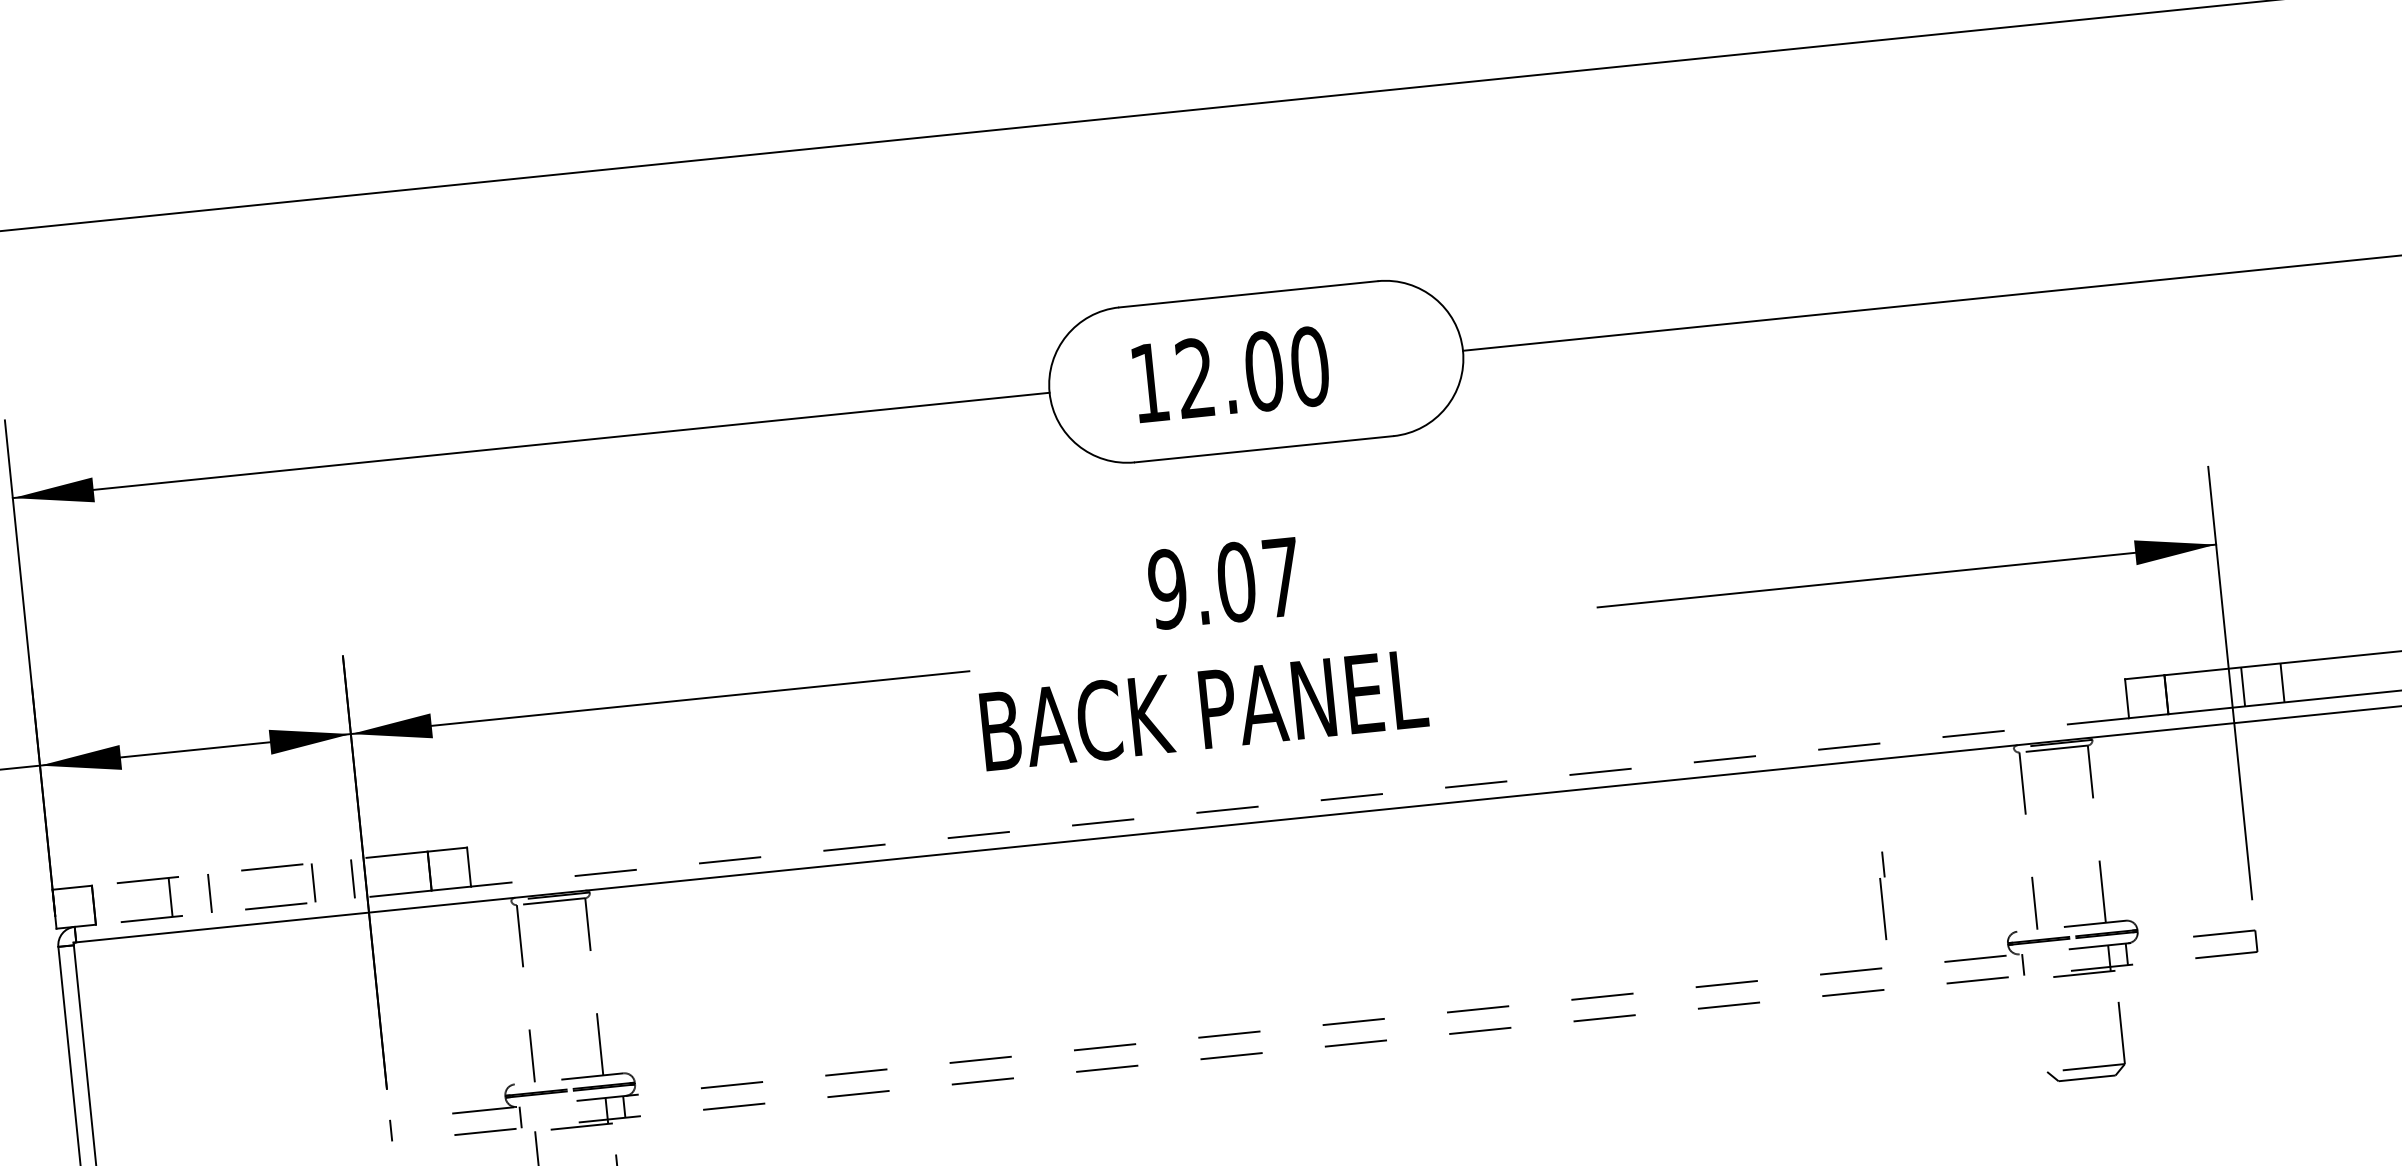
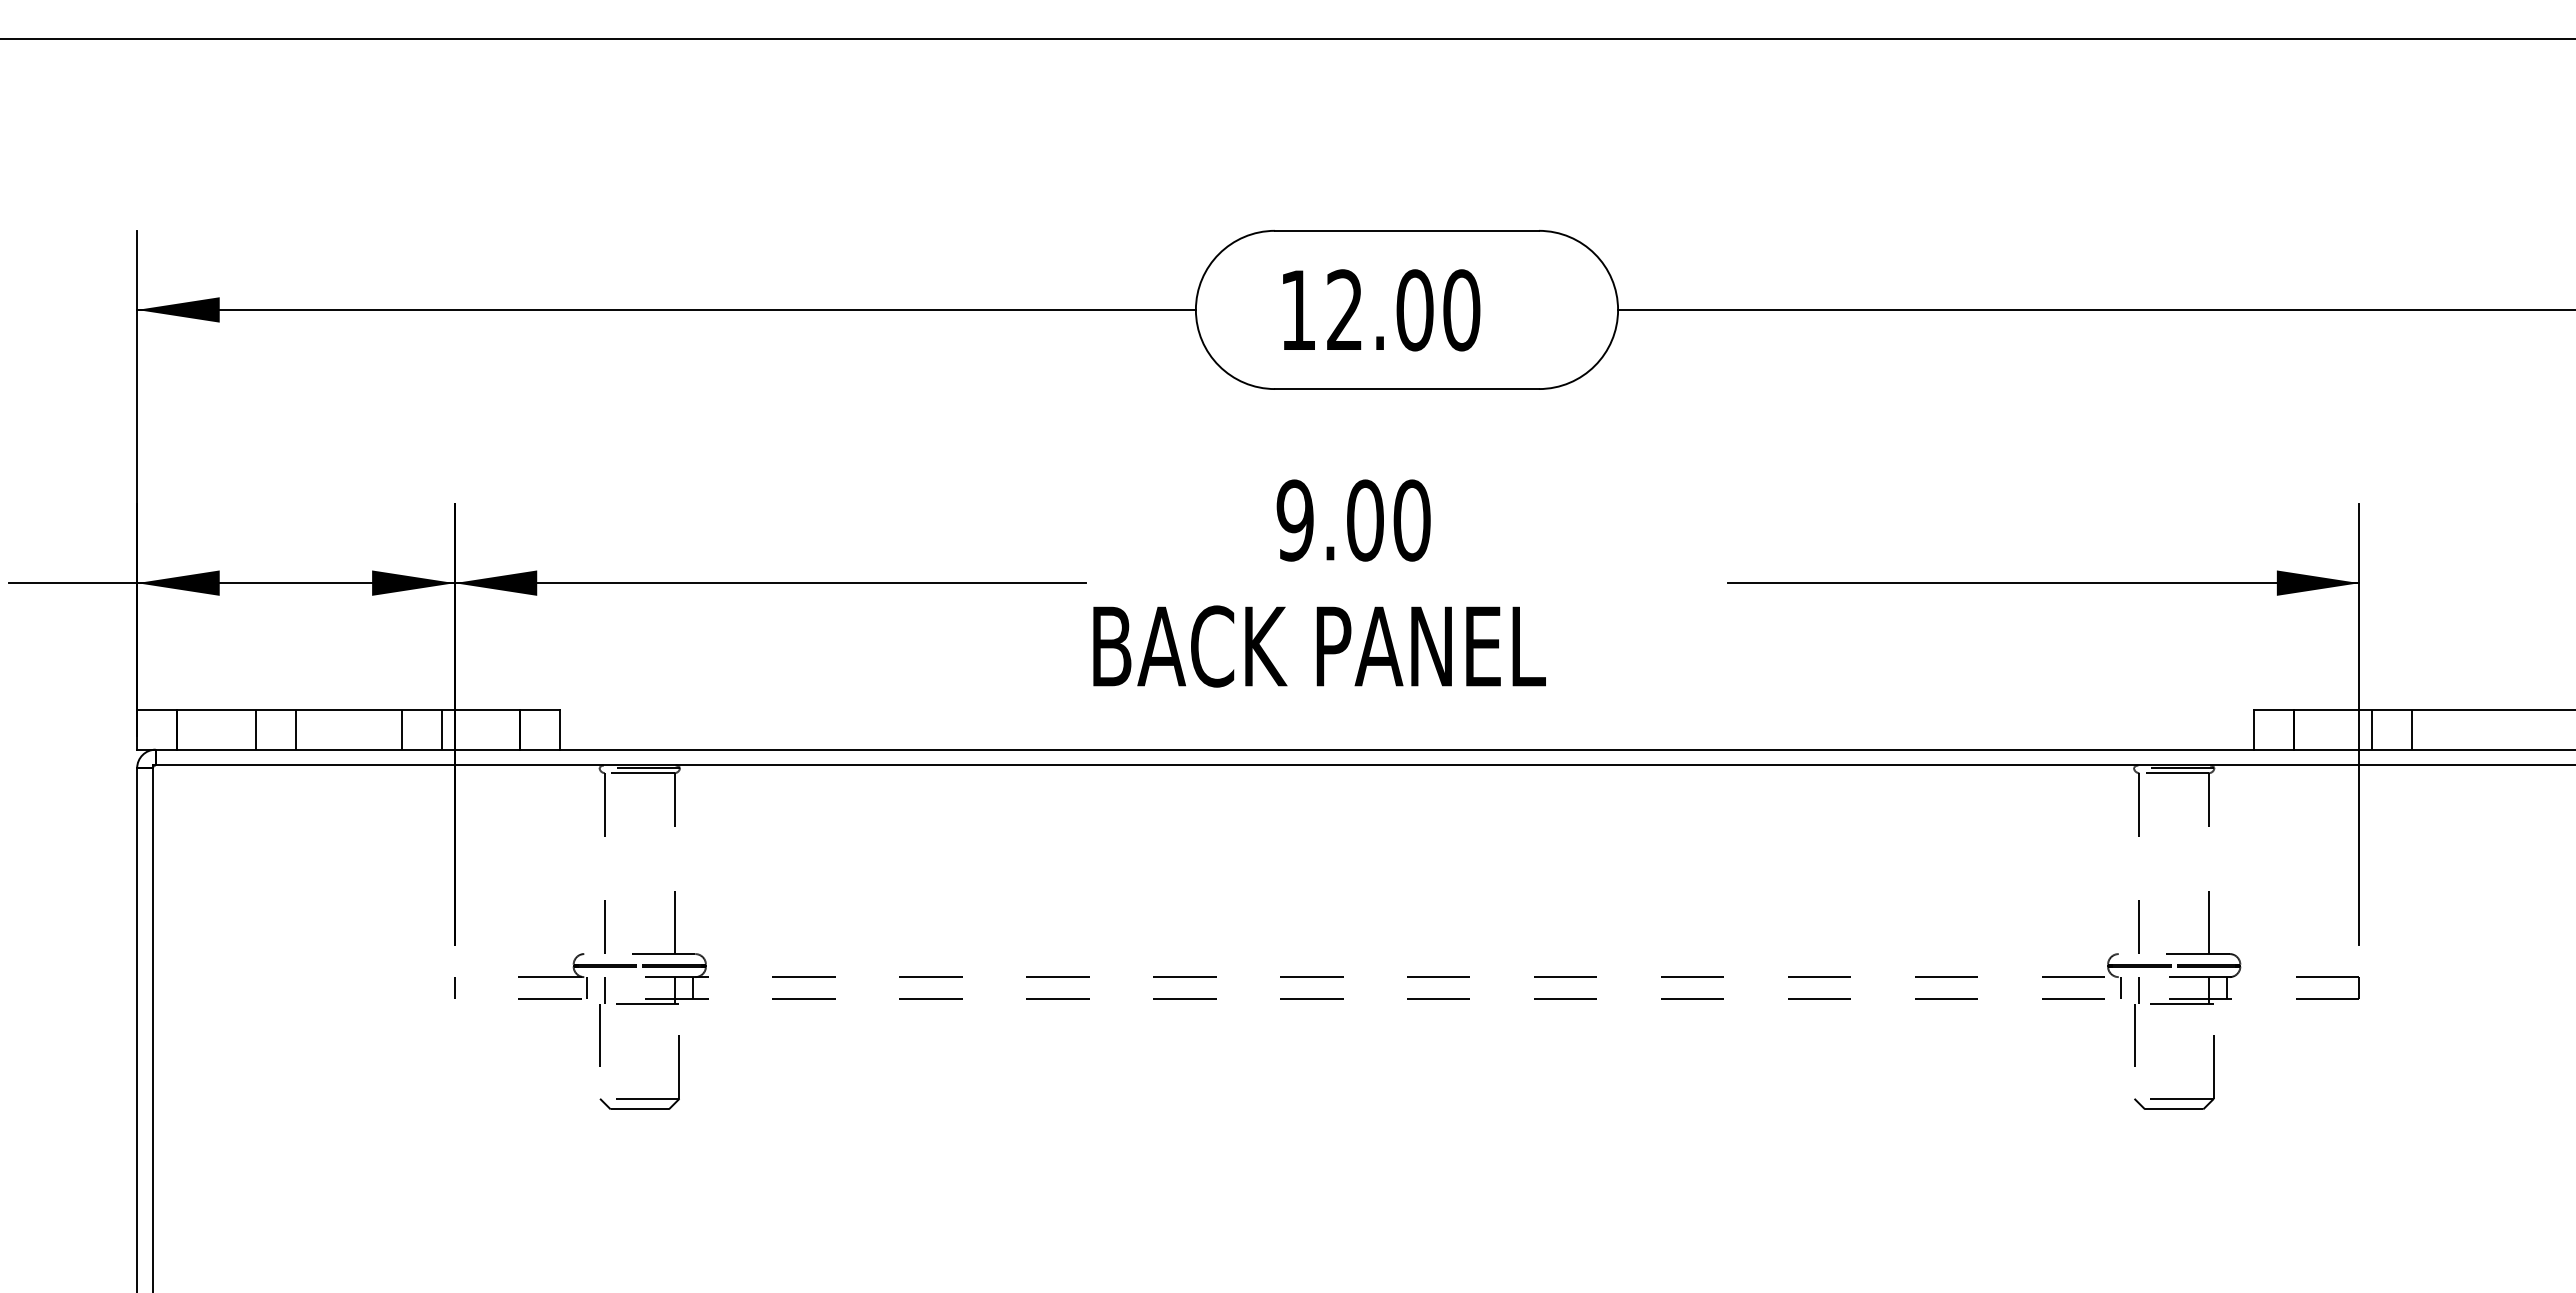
text: (1281, 577) -> (1411, 520), 9.07 -> 9.00
line: (1300, 802) -> (1407, 749), dashed -> solid
line: (259, 868) -> (348, 709), dashed -> solid
part: (1883, 895) -> (2136, 1021), moved
line: (263, 907) -> (348, 749), dashed -> solid
line: (538, 1118) -> (604, 990), added

